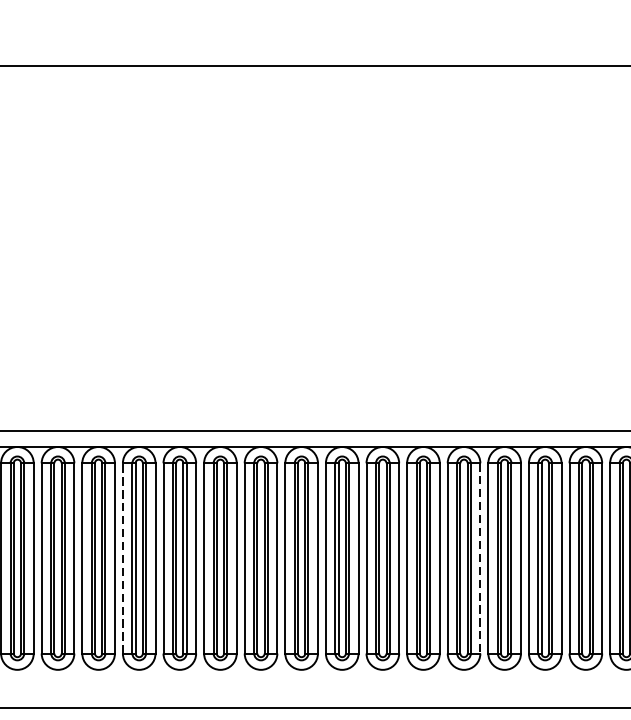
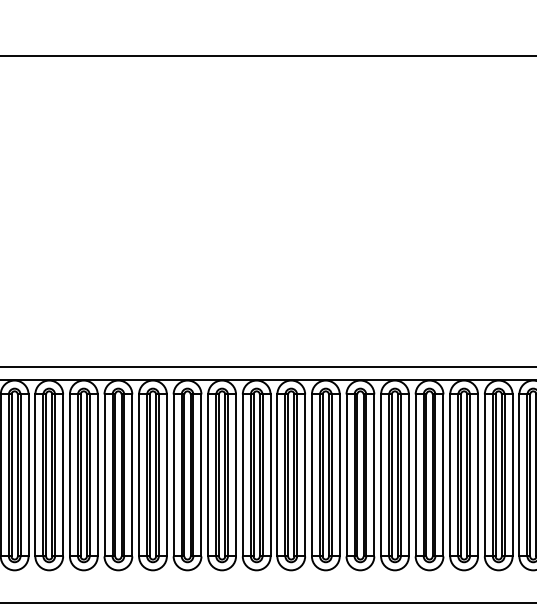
line: (122, 558) -> (104, 475), dashed -> solid
line: (479, 558) -> (408, 475), dashed -> solid

